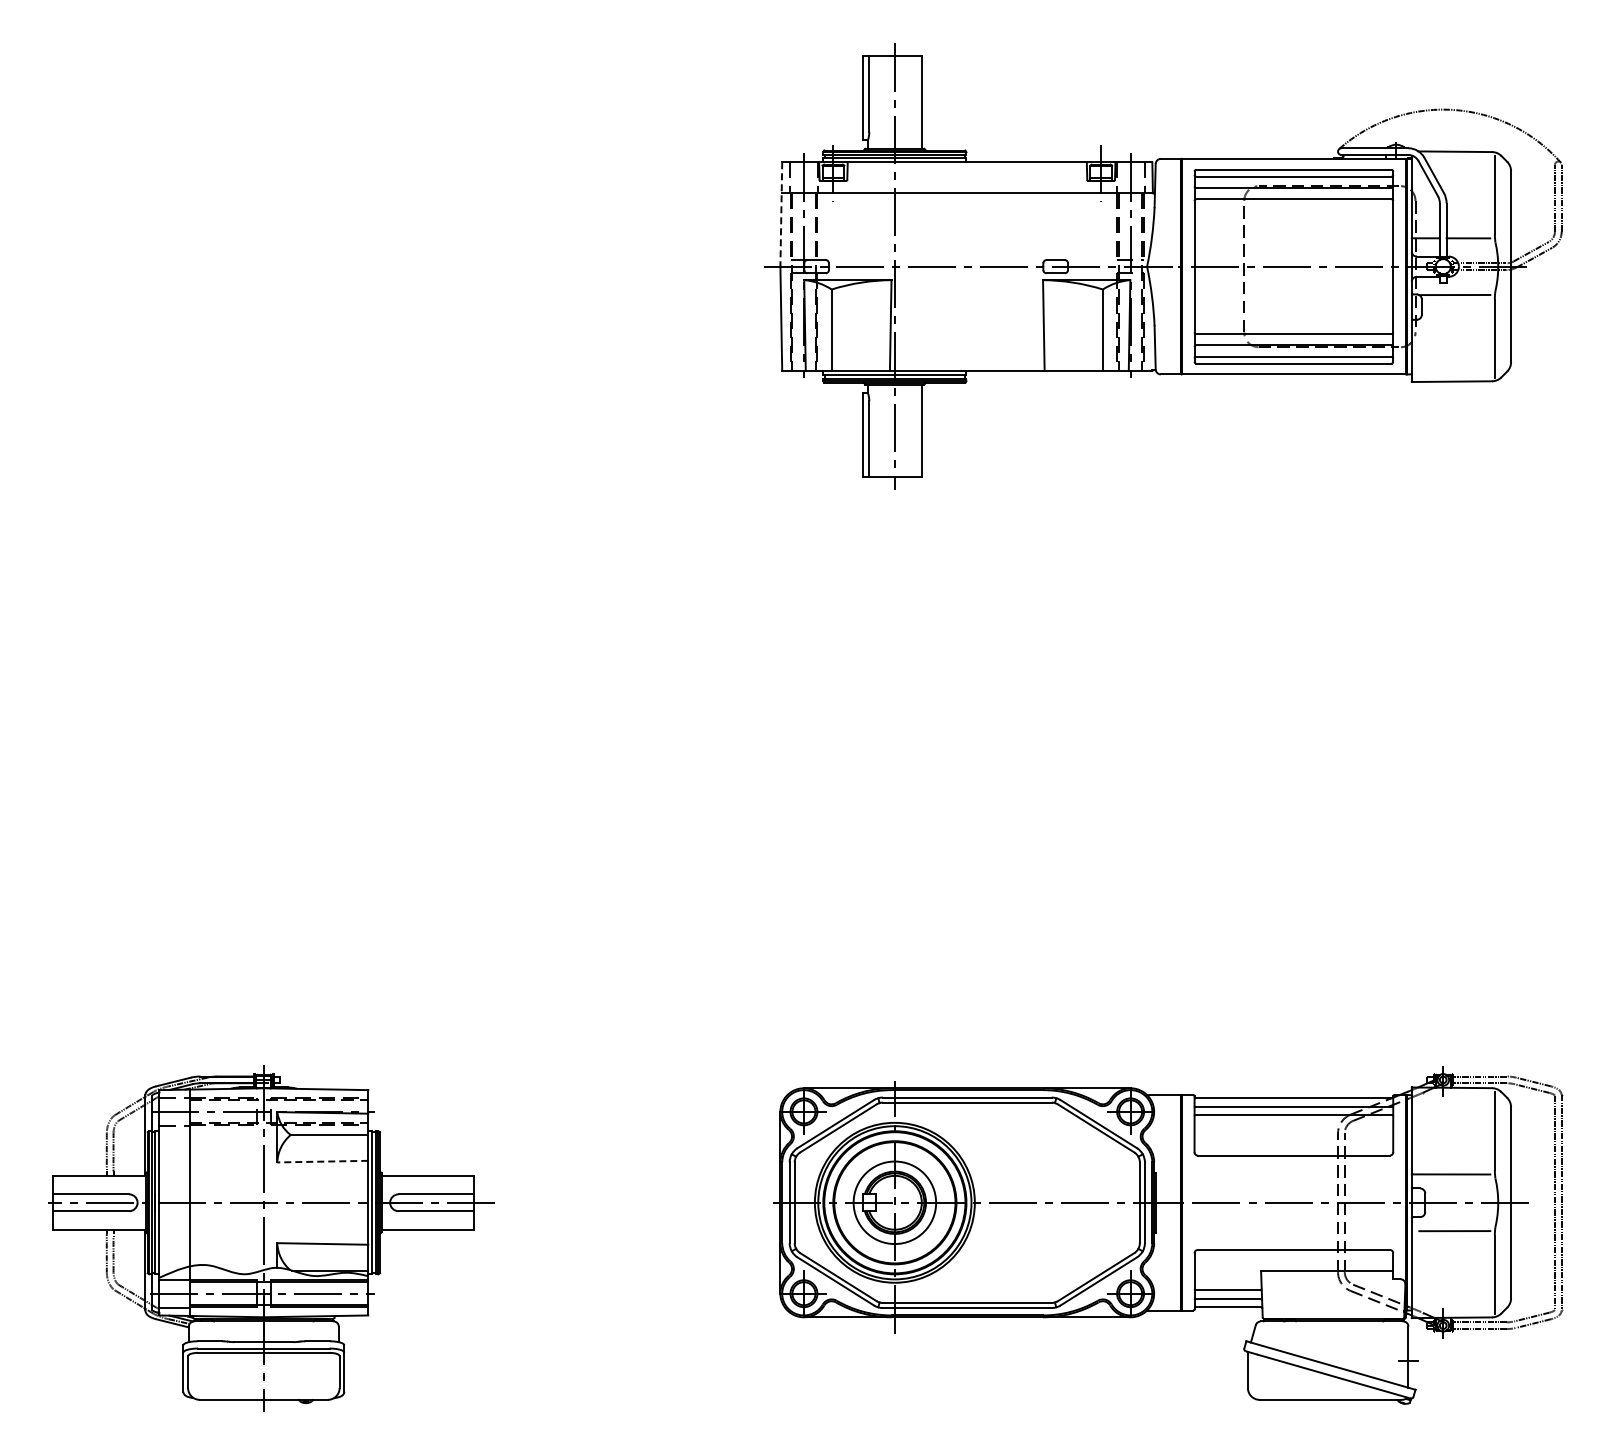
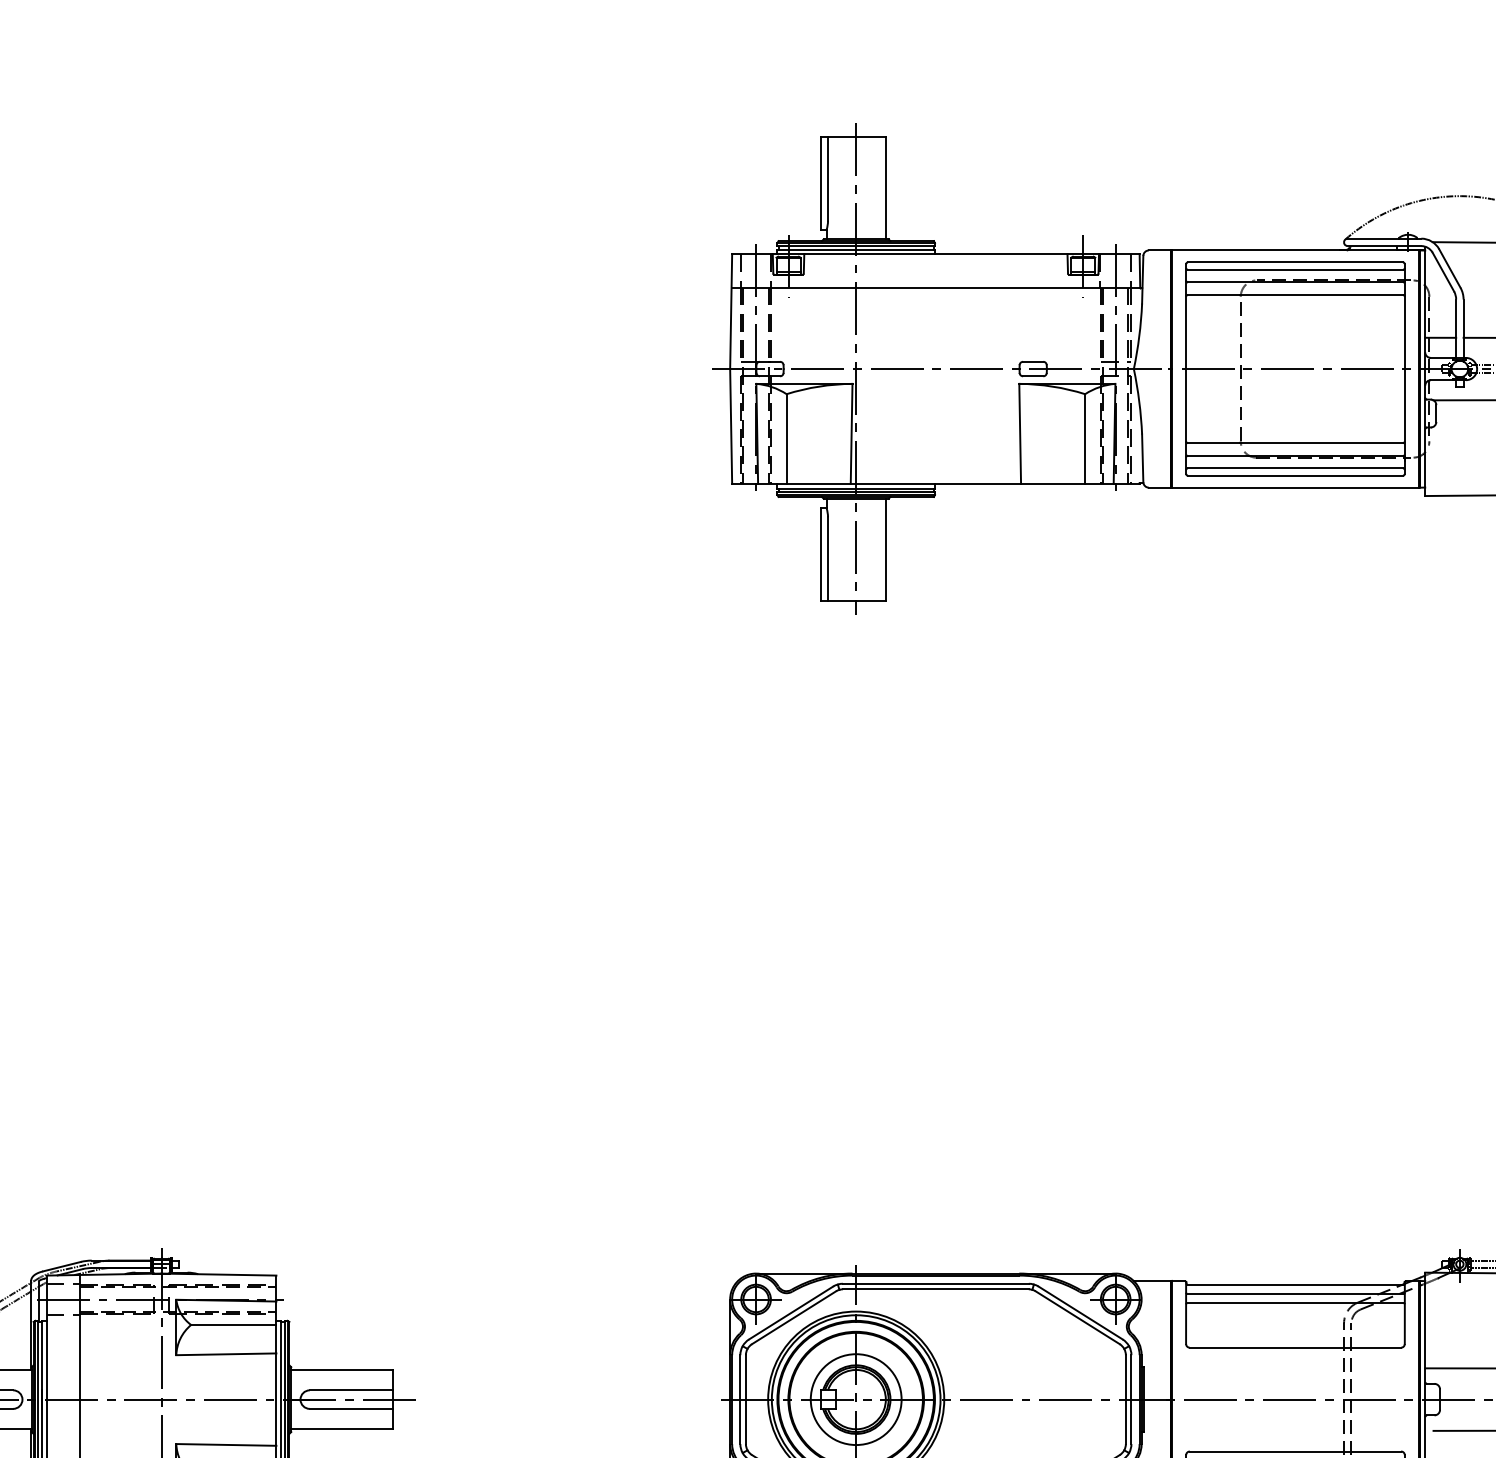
line: (781, 215) -> (731, 312), dashed -> solid
line: (322, 1161) -> (226, 1354), dashed -> solid

